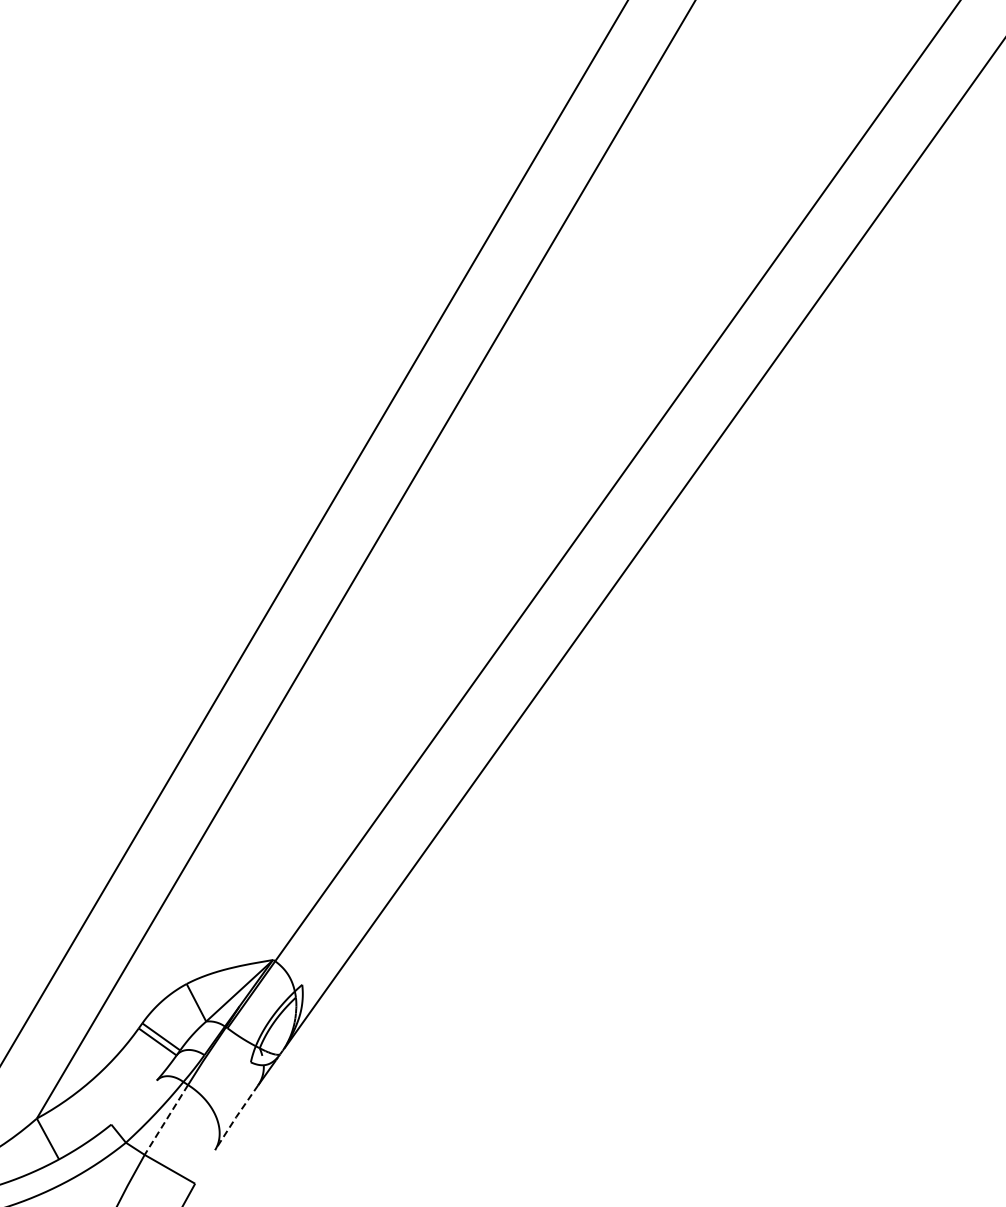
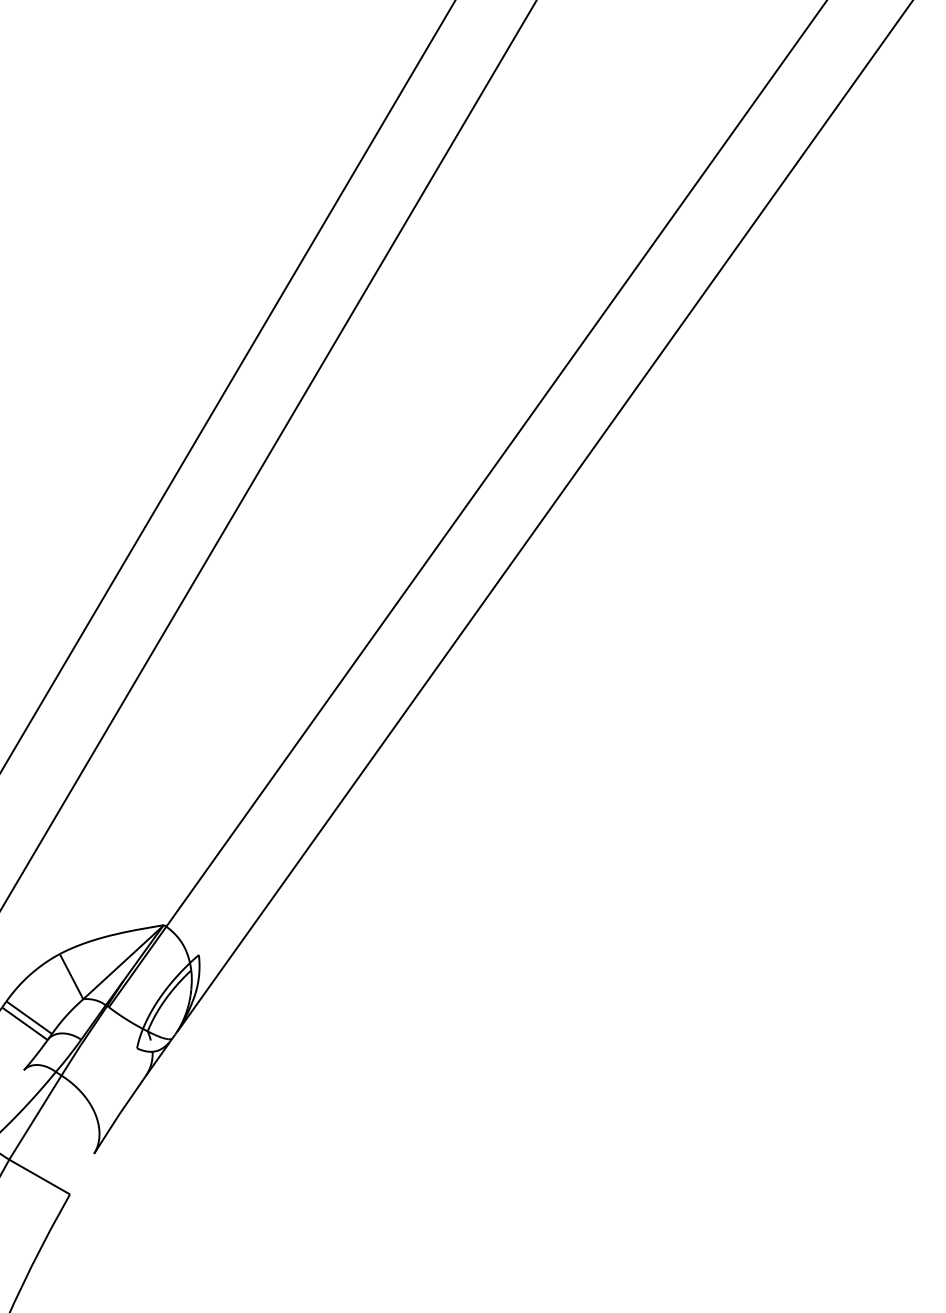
line: (236, 1117) -> (119, 1114), dashed -> solid
line: (166, 1120) -> (35, 1118), dashed -> solid

